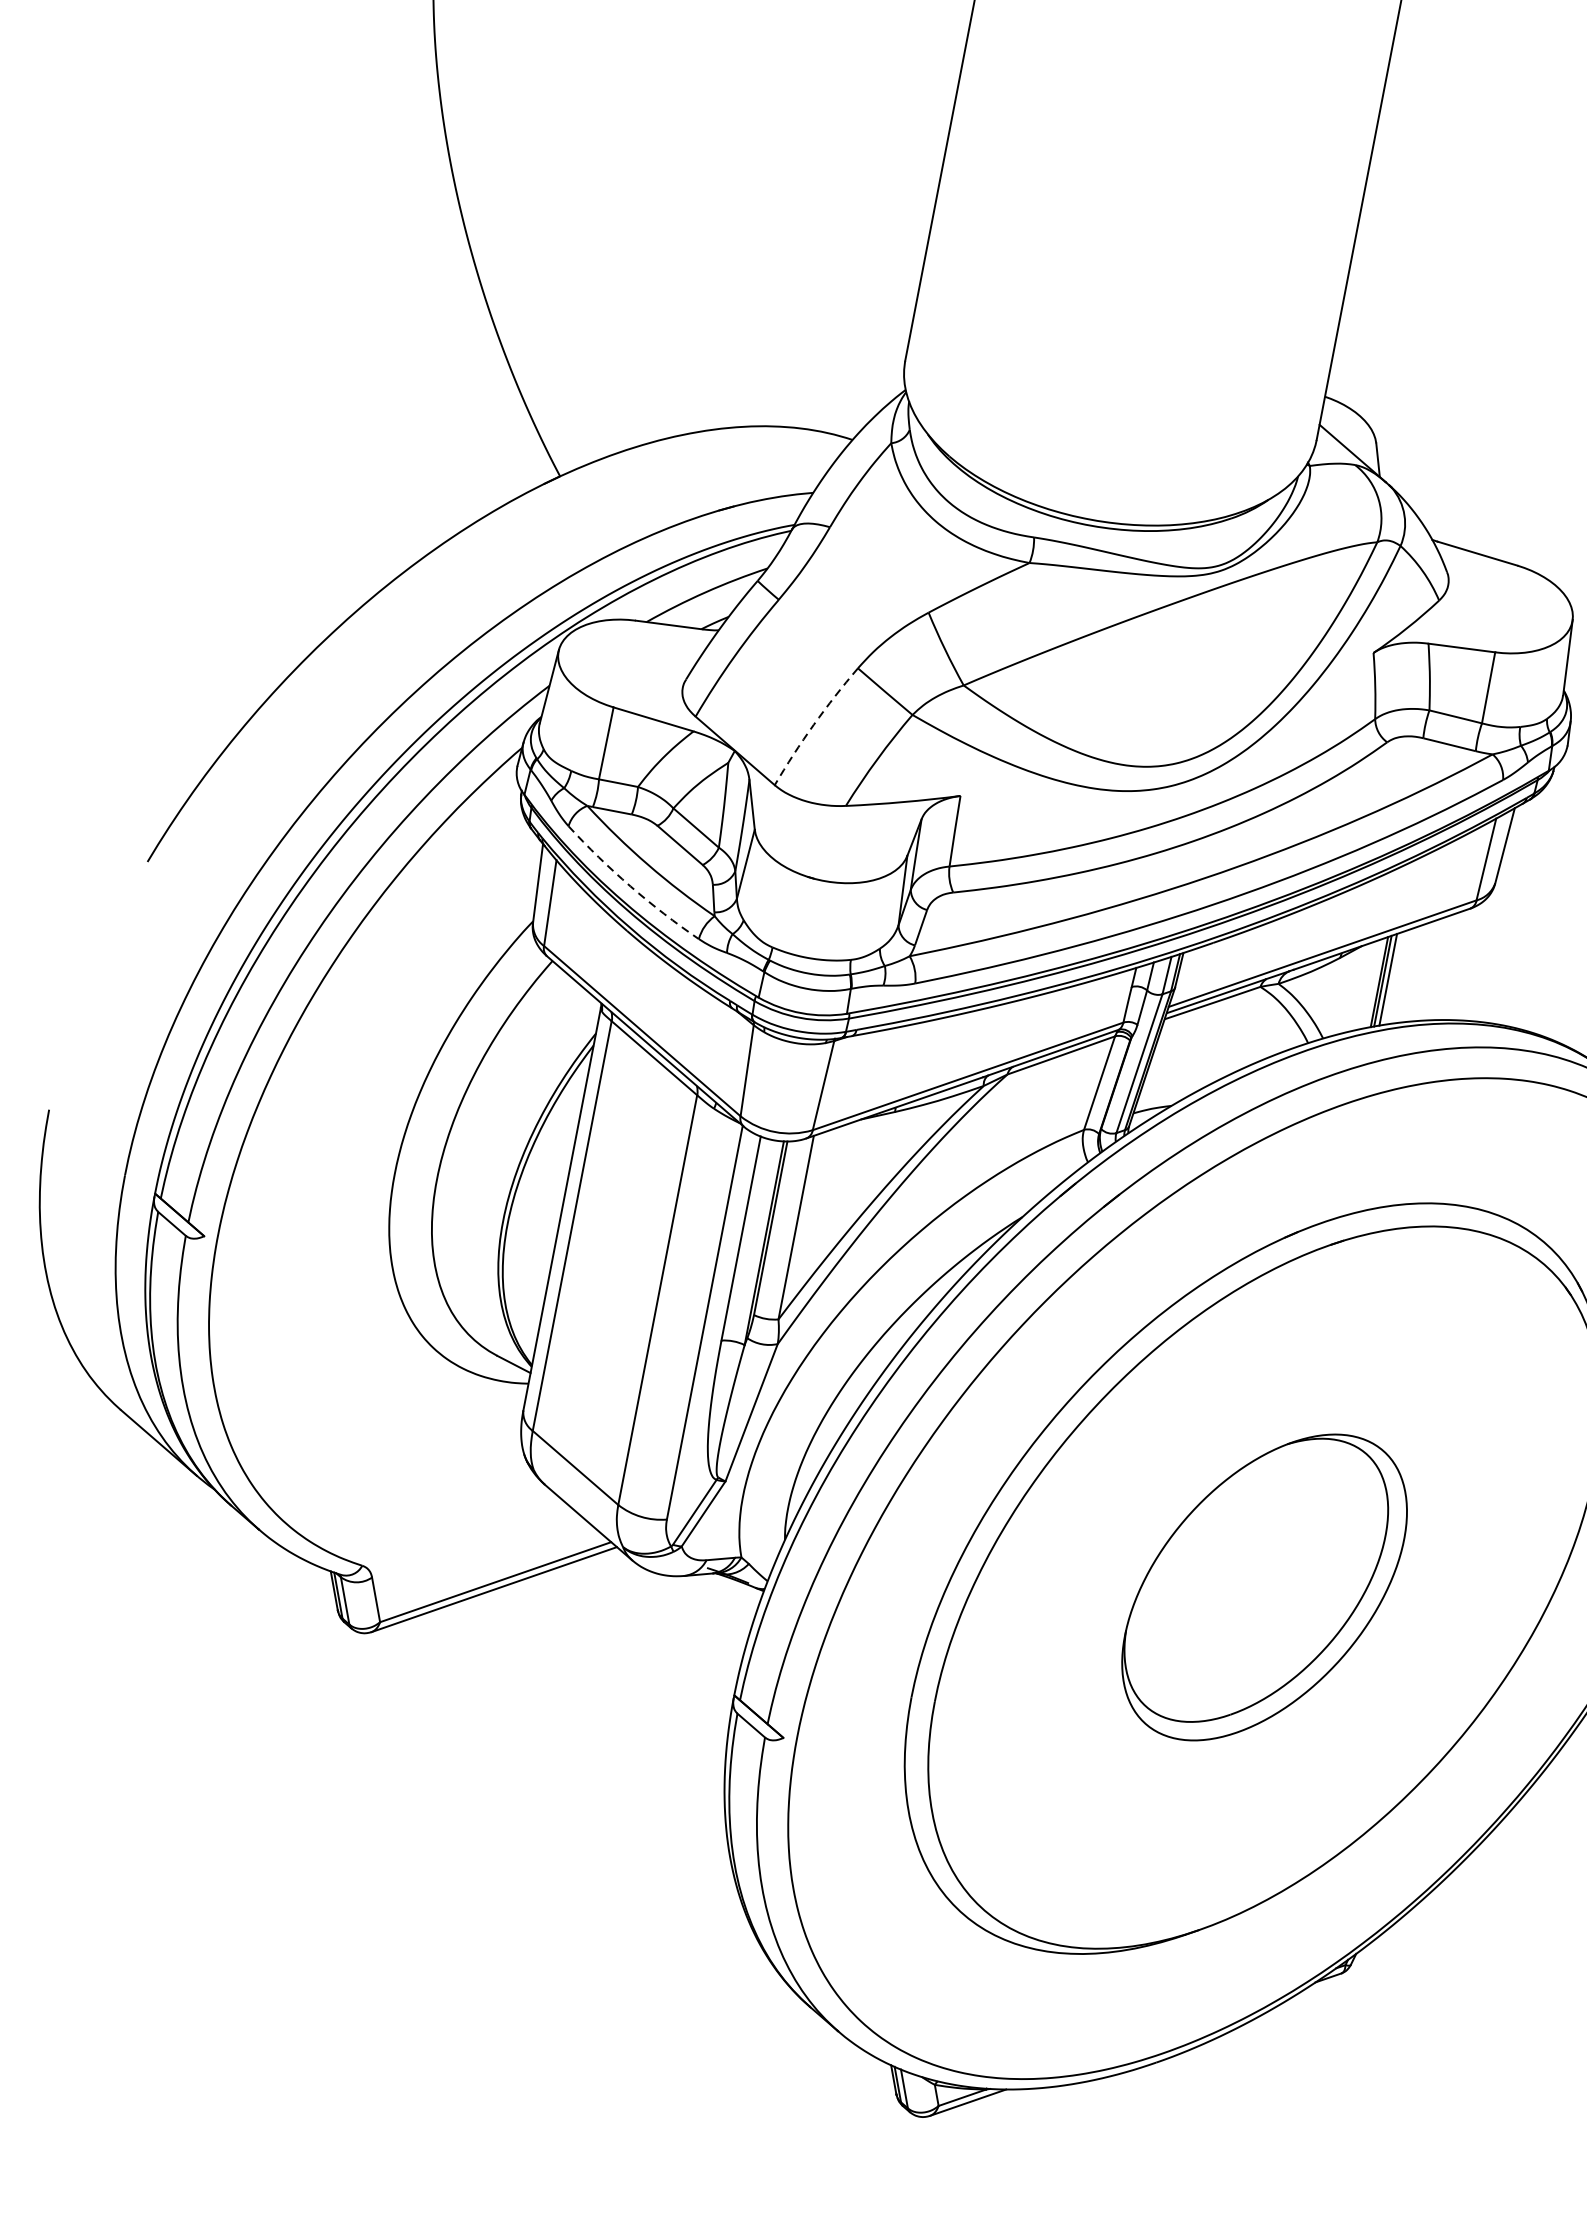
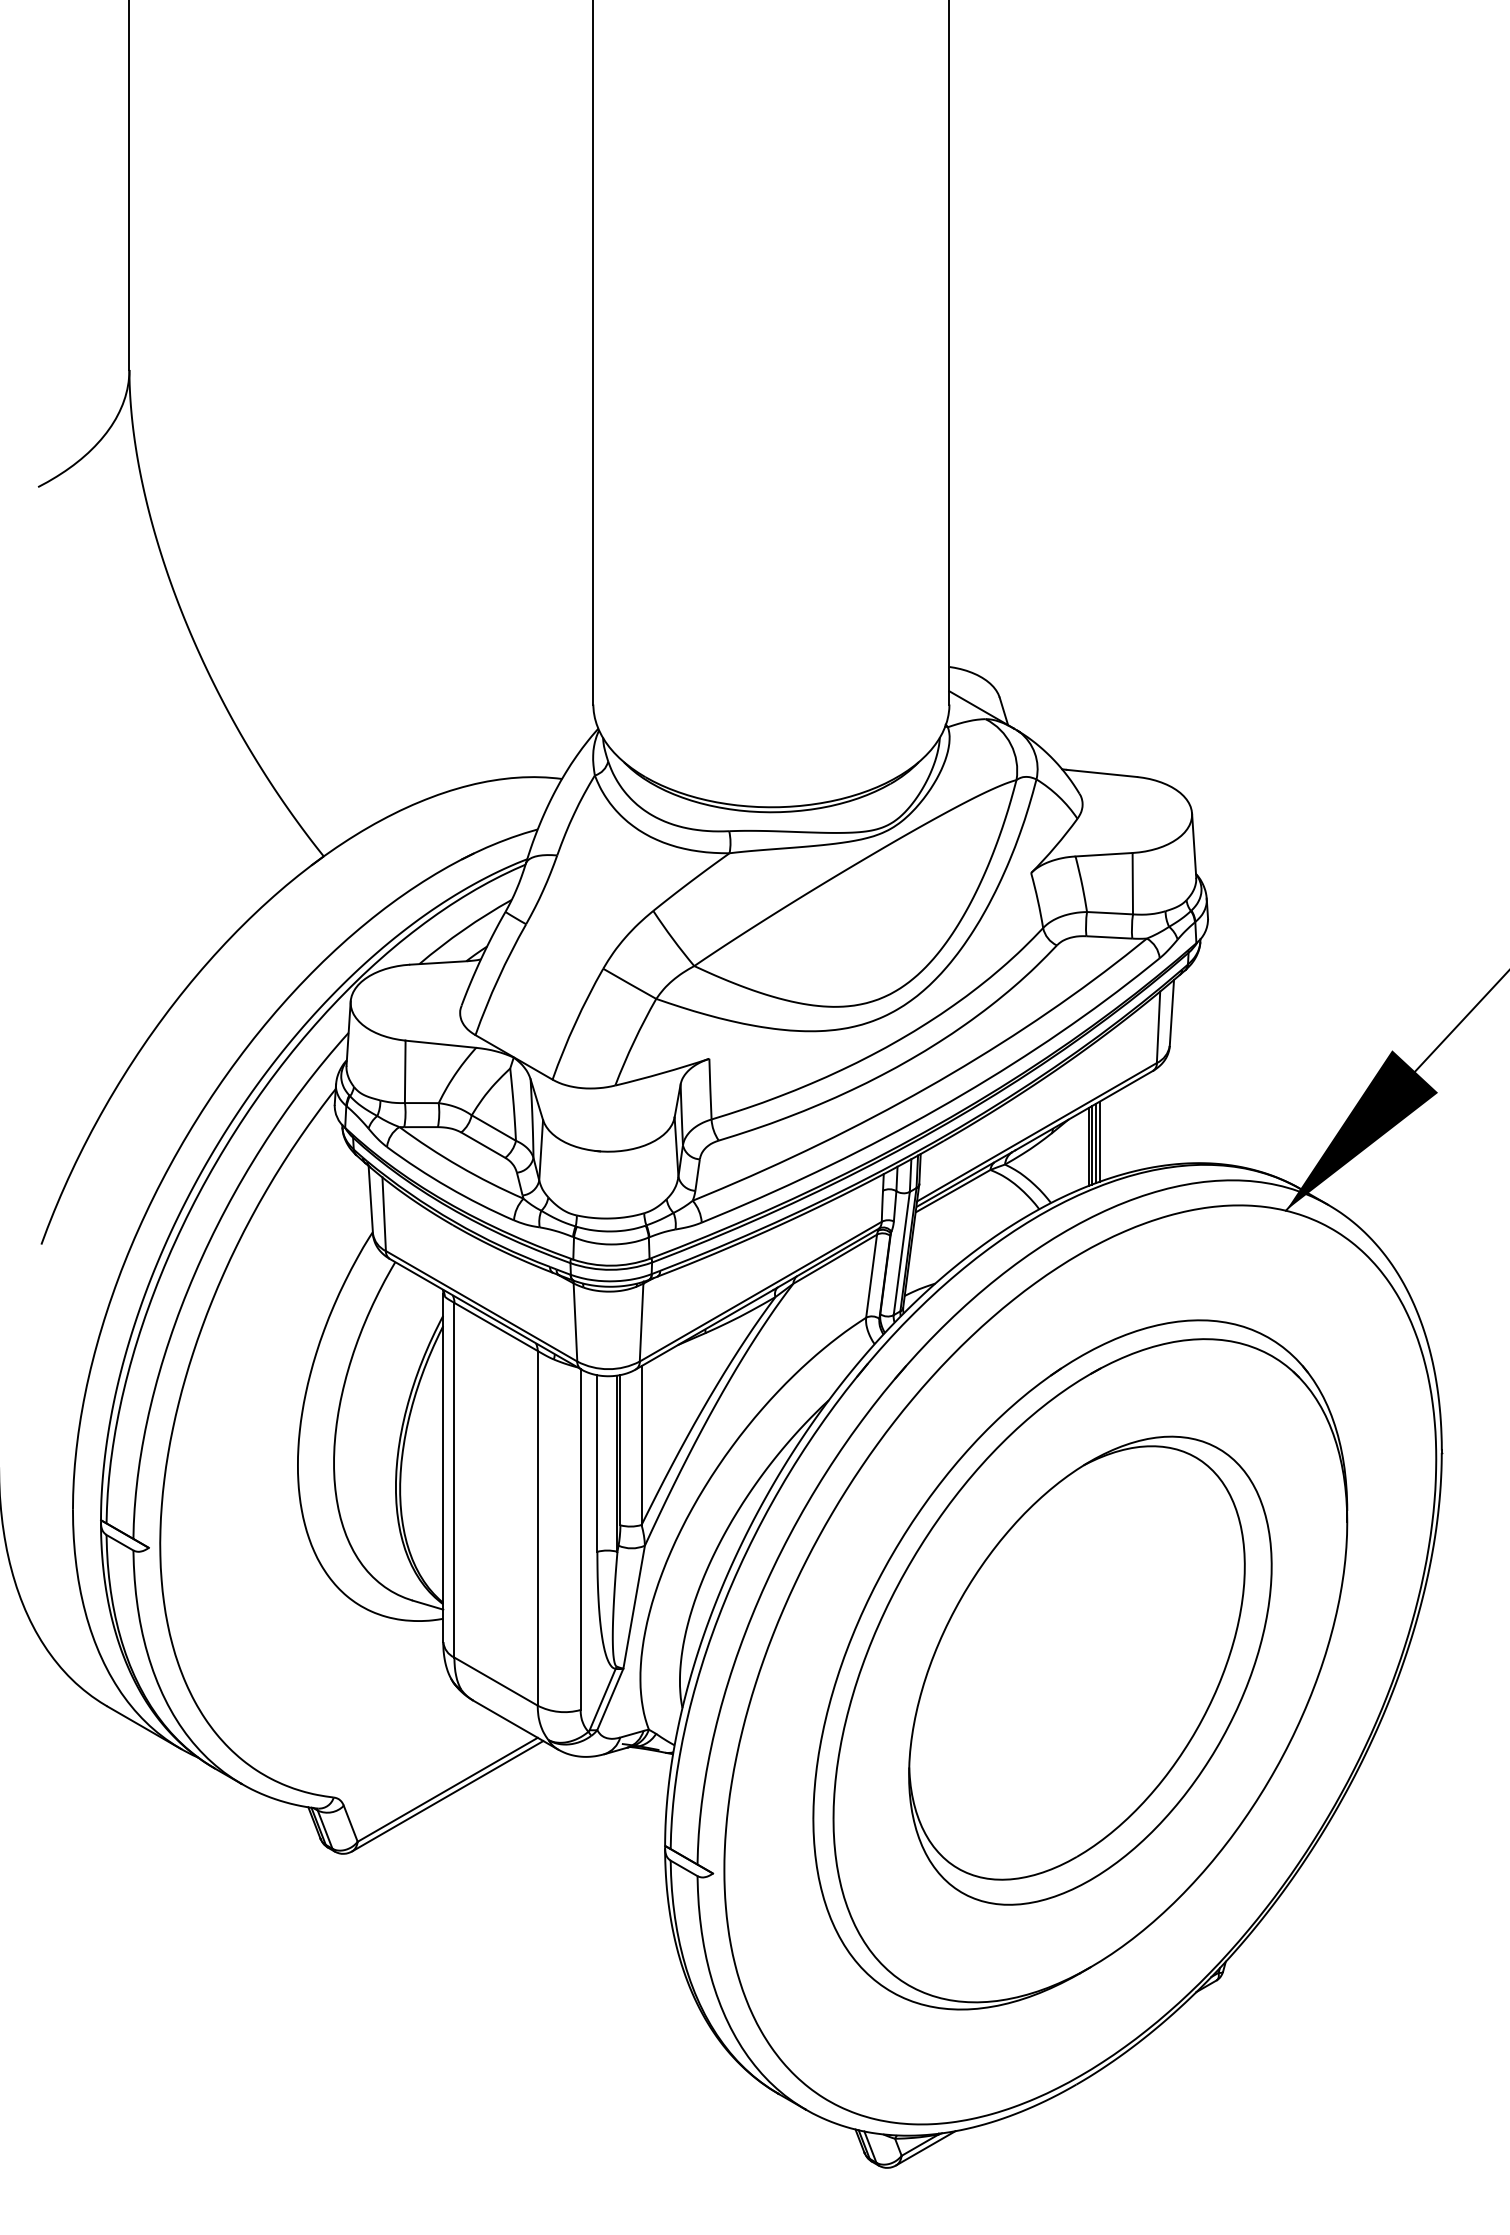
arc: (813, 725) -> (575, 1023), dashed -> solid
arc: (630, 886) -> (448, 1187), dashed -> solid
line: (1392, 978) -> (1099, 1141), added
part: (1264, 1587) -> (1090, 1670), size x1.67

